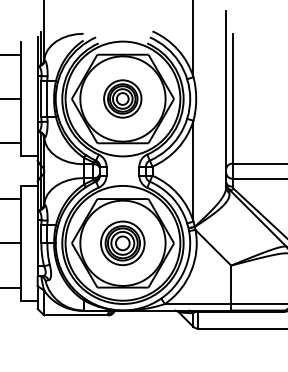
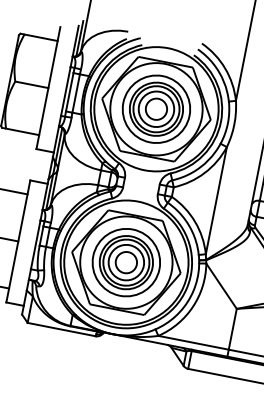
part: (122, 98) -> (156, 108), size x1.67
part: (122, 243) -> (125, 262), size x1.43

